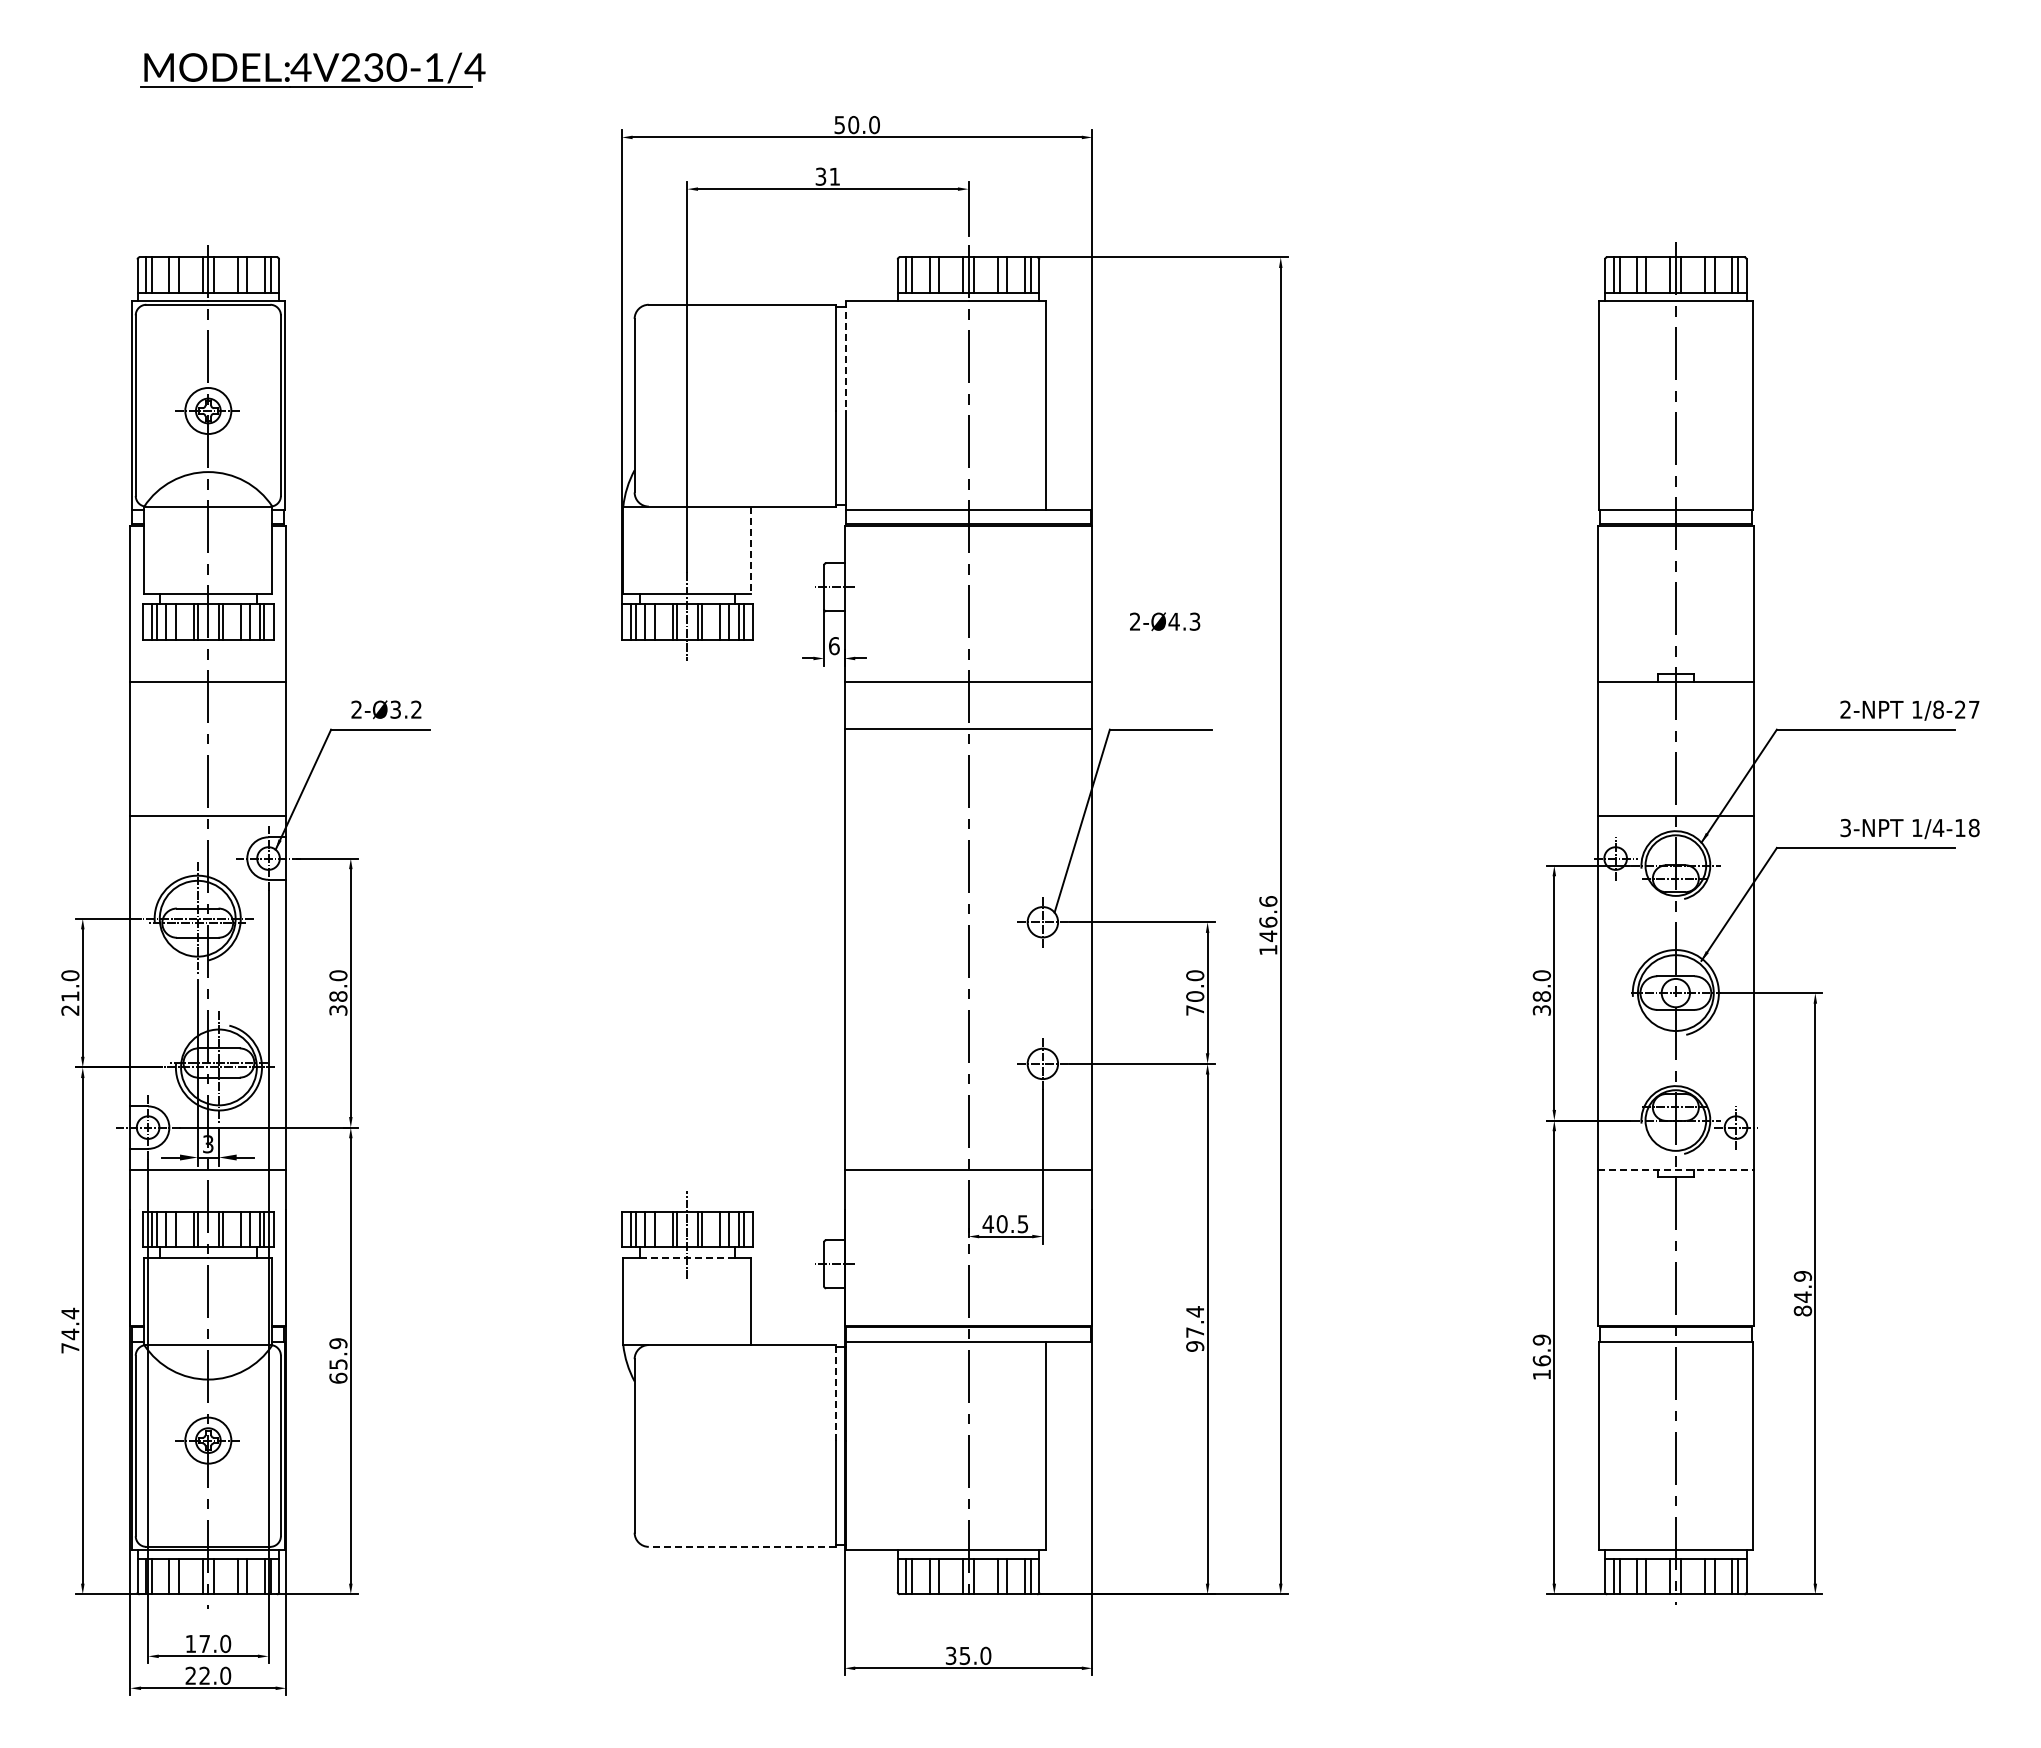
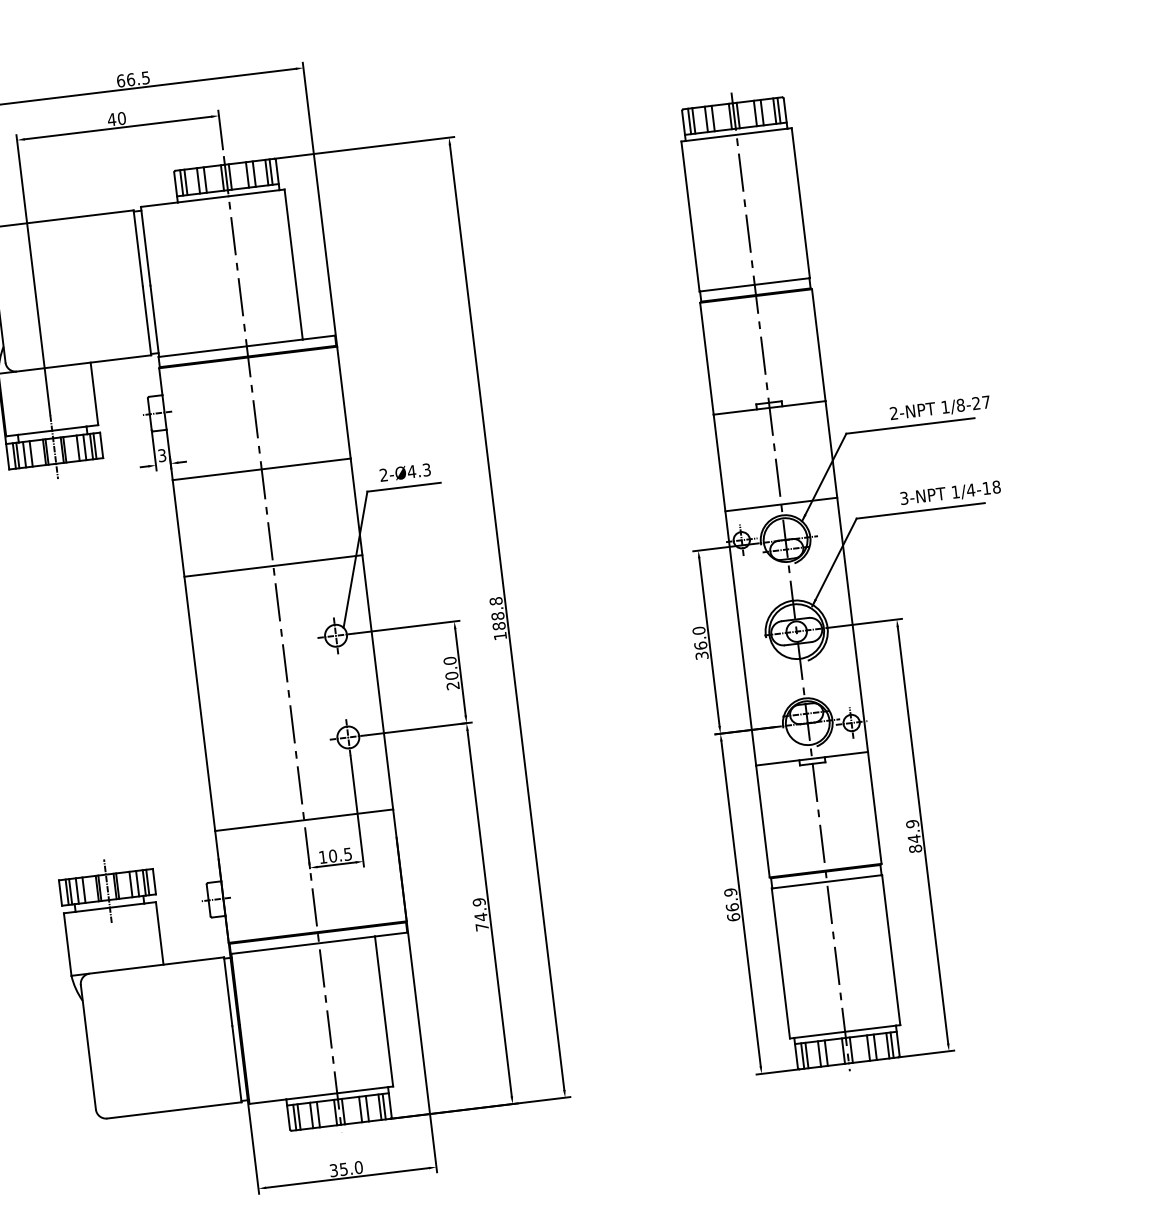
text: (856, 125) -> (132, 79), 50.0 -> 66.5
text: (827, 176) -> (116, 118), 31 -> 40
line: (846, 356) -> (145, 246), dashed -> solid
line: (751, 550) -> (94, 394), dashed -> solid
text: (1165, 621) -> (405, 472), moved
text: (834, 646) -> (162, 455), 6 -> 3
line: (968, 729) -> (273, 566), moved
text: (1268, 919) -> (497, 614), 146.6 -> 188.8
text: (1541, 996) -> (700, 645), 38.0 -> 36.0
text: (1194, 1010) -> (452, 685), 70.0 -> 20.0
line: (1675, 1170) -> (811, 759), dashed -> solid
text: (987, 1223) -> (322, 856), 40.5 -> 10.5
line: (687, 1257) -> (109, 907), dashed -> solid
text: (1195, 1328) -> (480, 914), 97.4 -> 74.9
text: (1541, 1374) -> (733, 917), 16.9 -> 66.9
line: (835, 1392) -> (227, 991), dashed -> solid
line: (741, 1546) -> (173, 1110), dashed -> solid

